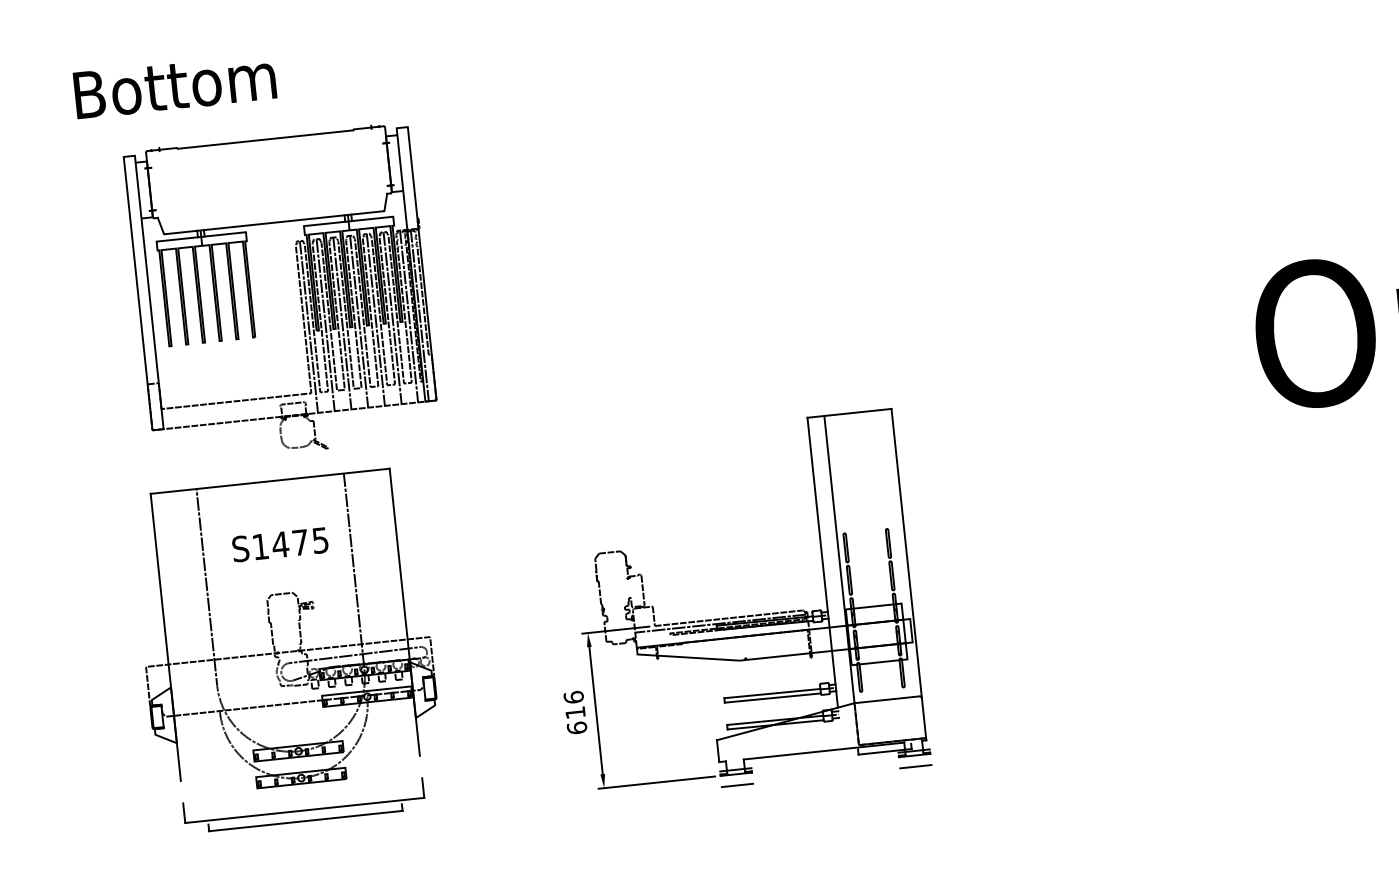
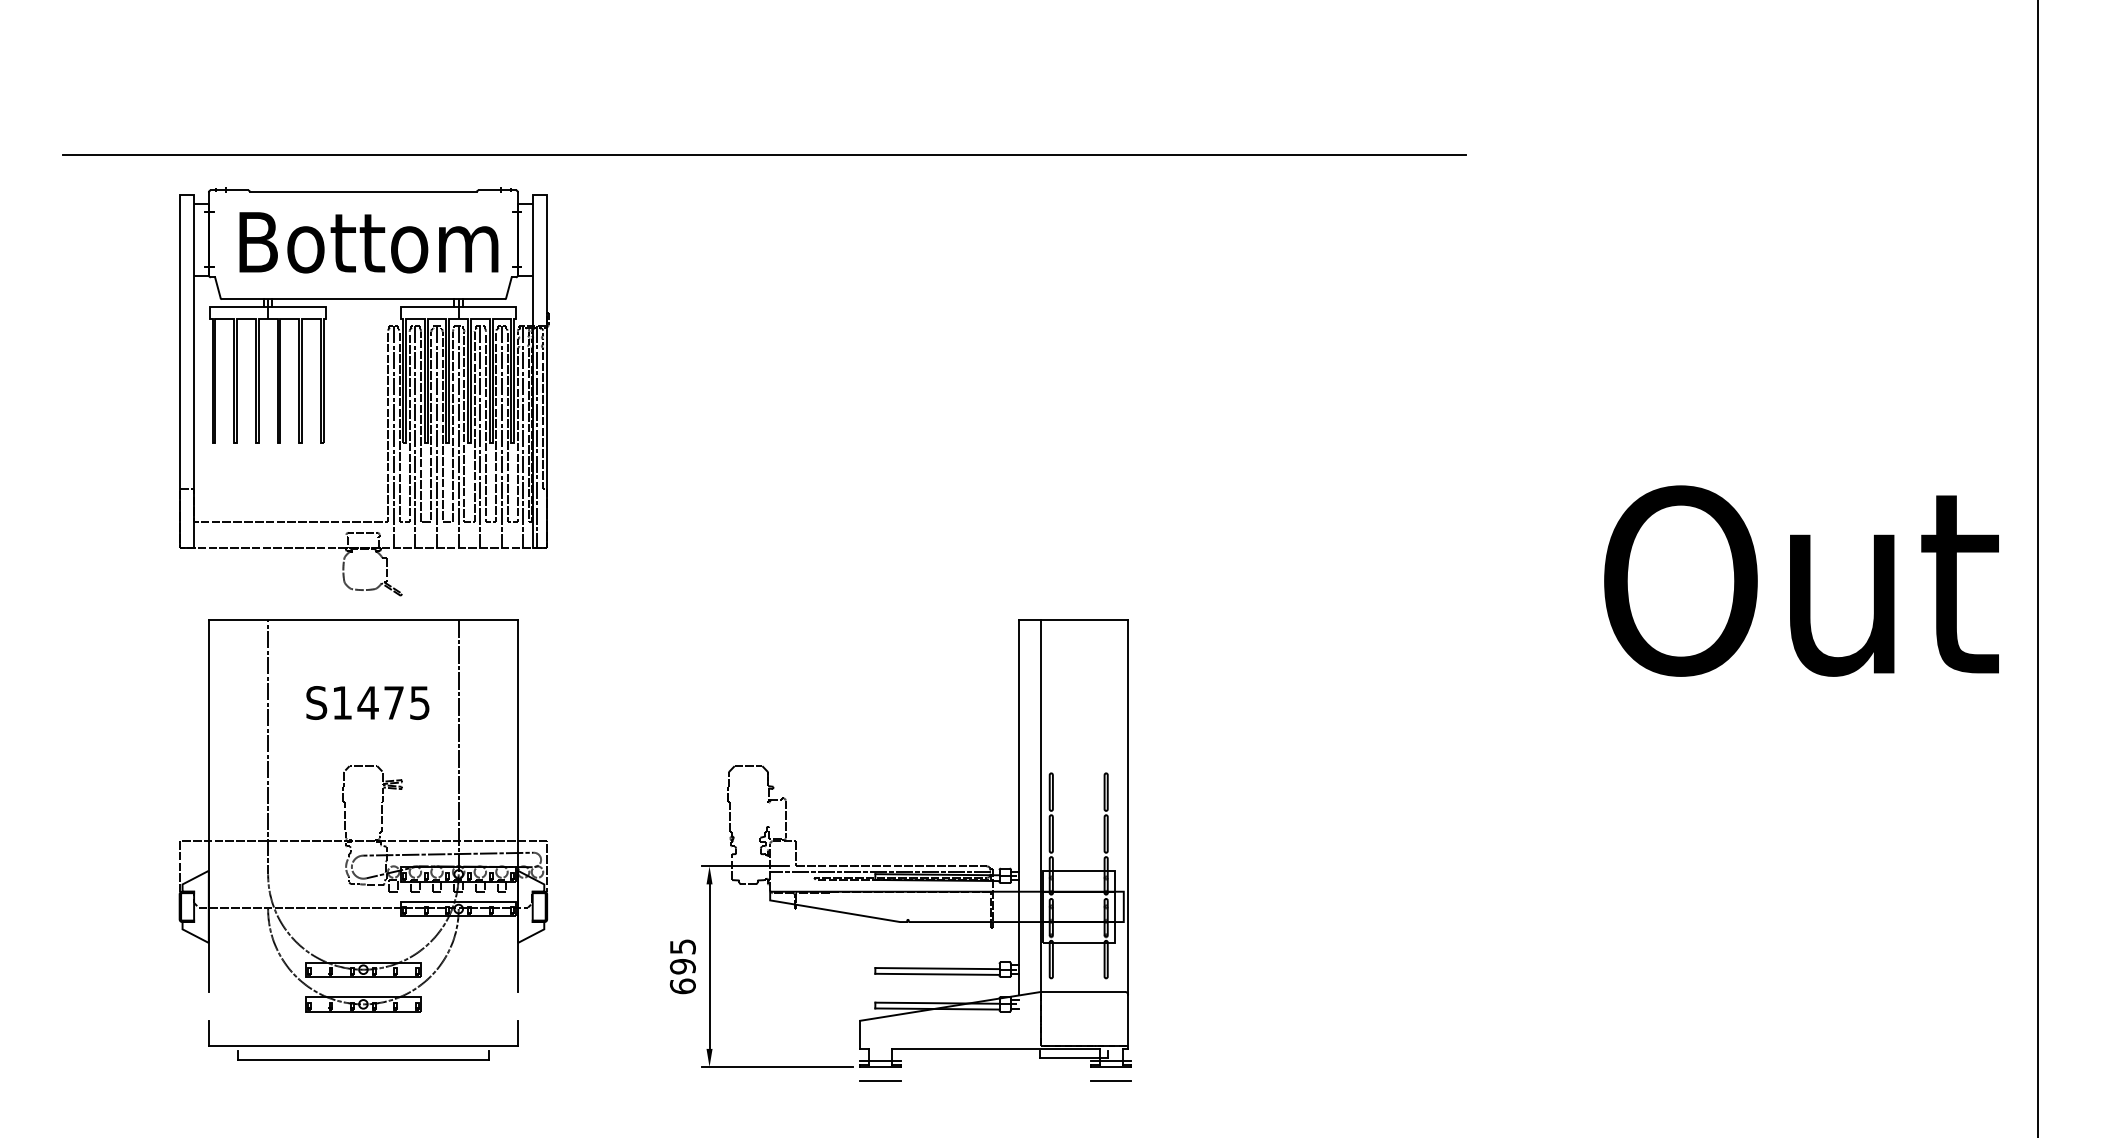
line: (572, 78) -> (764, 154), added
text: (174, 85) -> (368, 242), moved
part: (288, 650) -> (363, 839), moved
text: (574, 704) -> (682, 956), 616 -> 695

